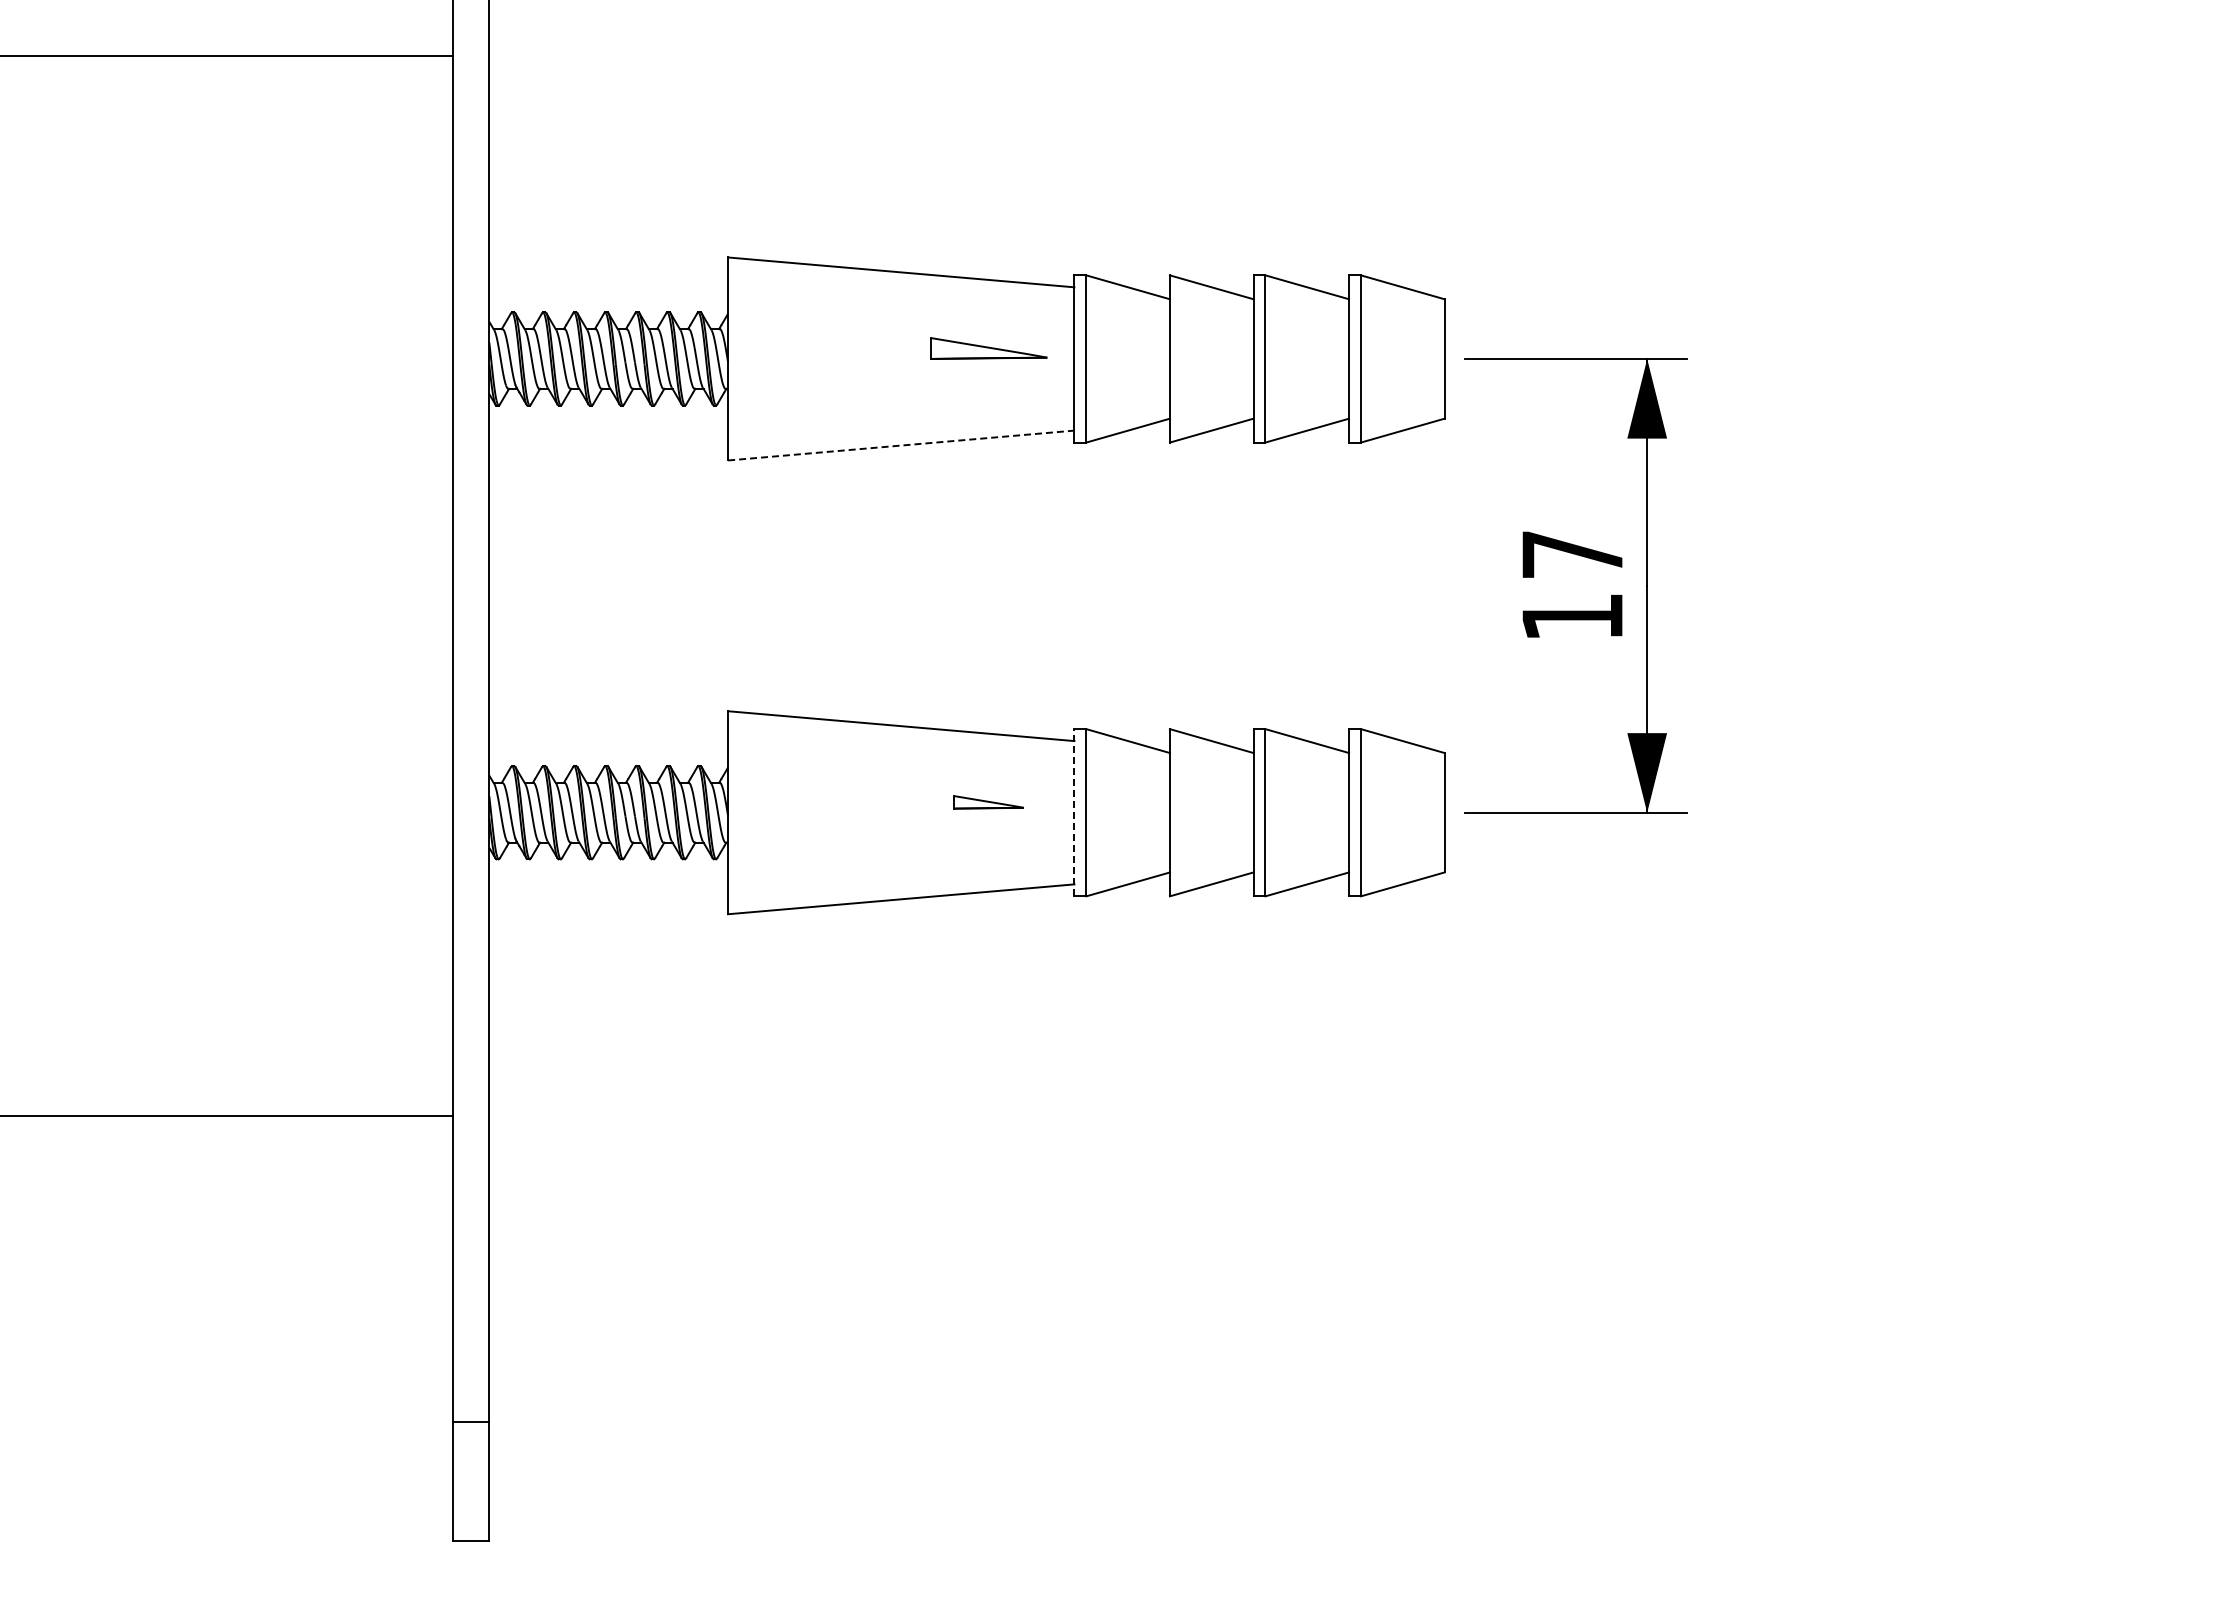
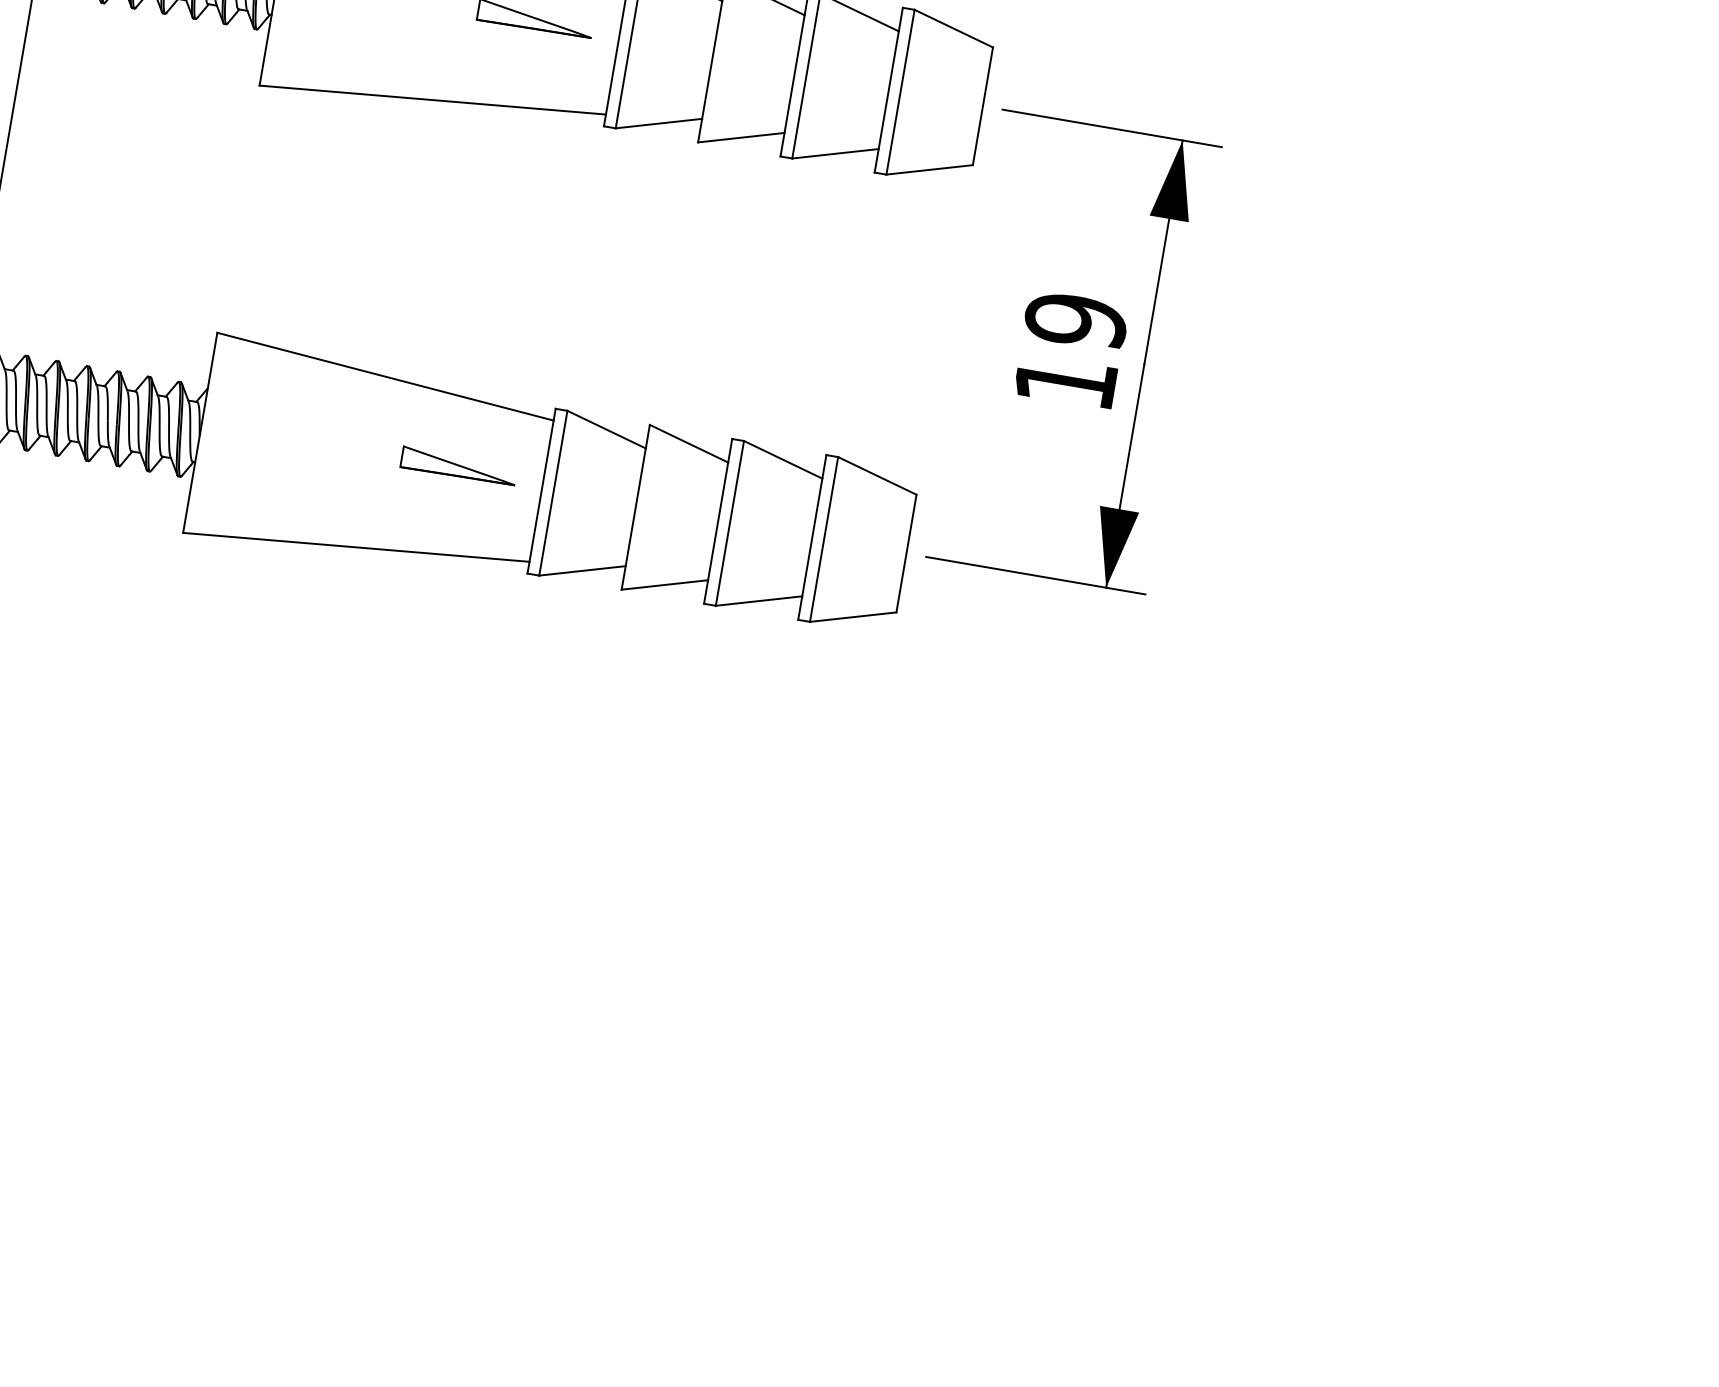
line: (901, 445) -> (433, 100), dashed -> solid
text: (1572, 554) -> (1076, 320), 17 -> 19
part: (988, 802) -> (458, 466), size x1.67
line: (1074, 812) -> (541, 490), dashed -> solid

